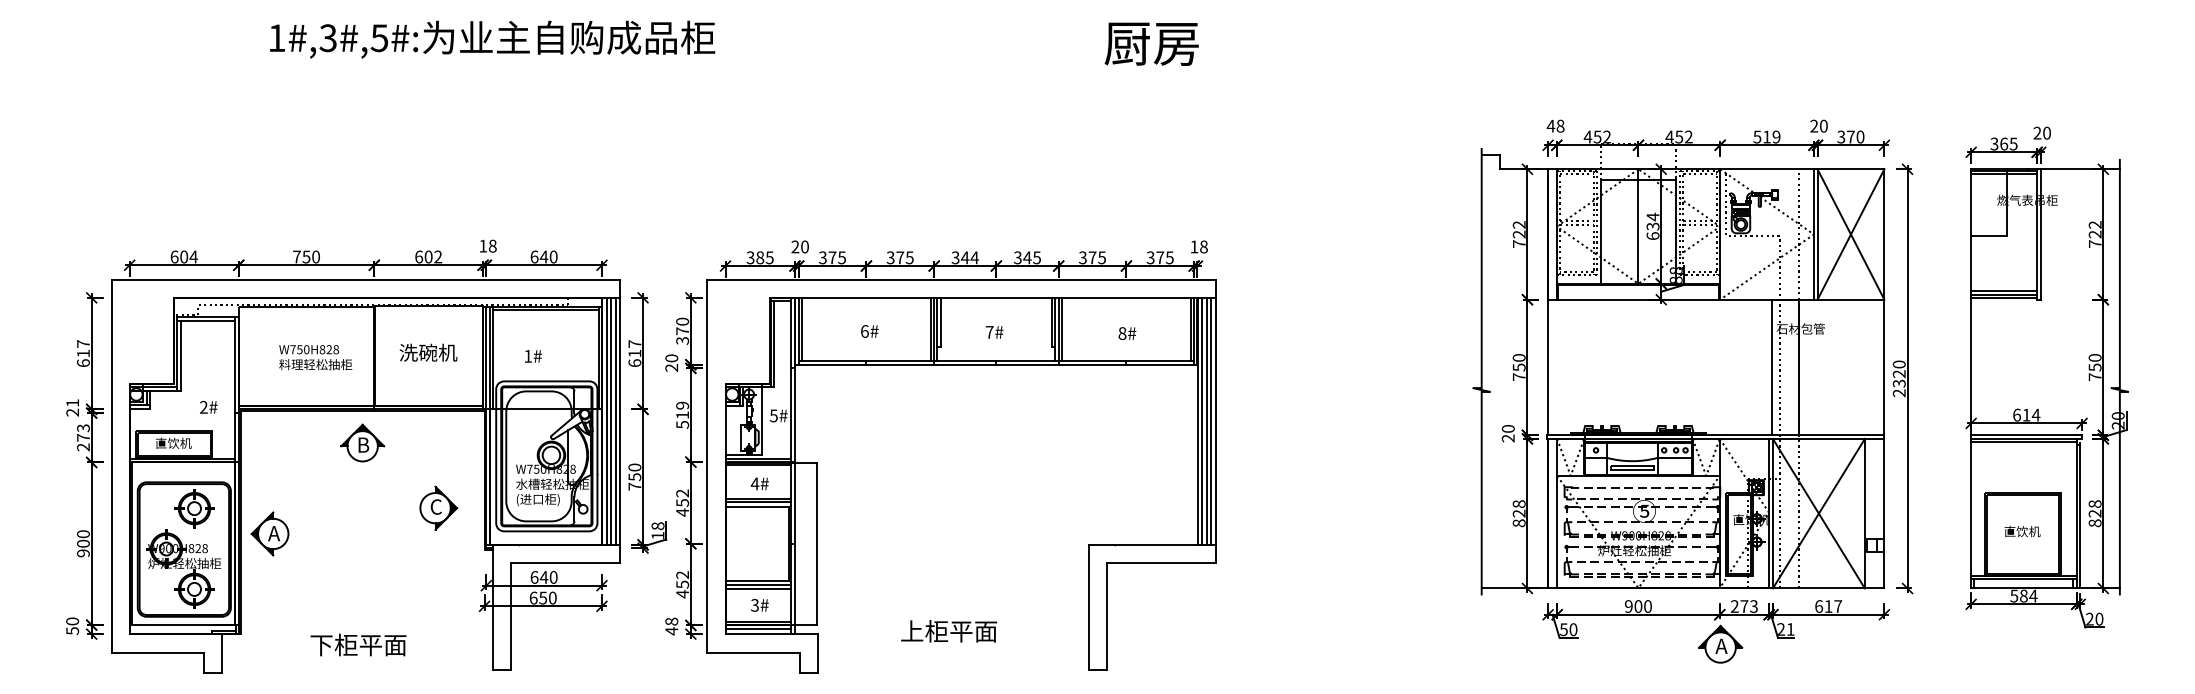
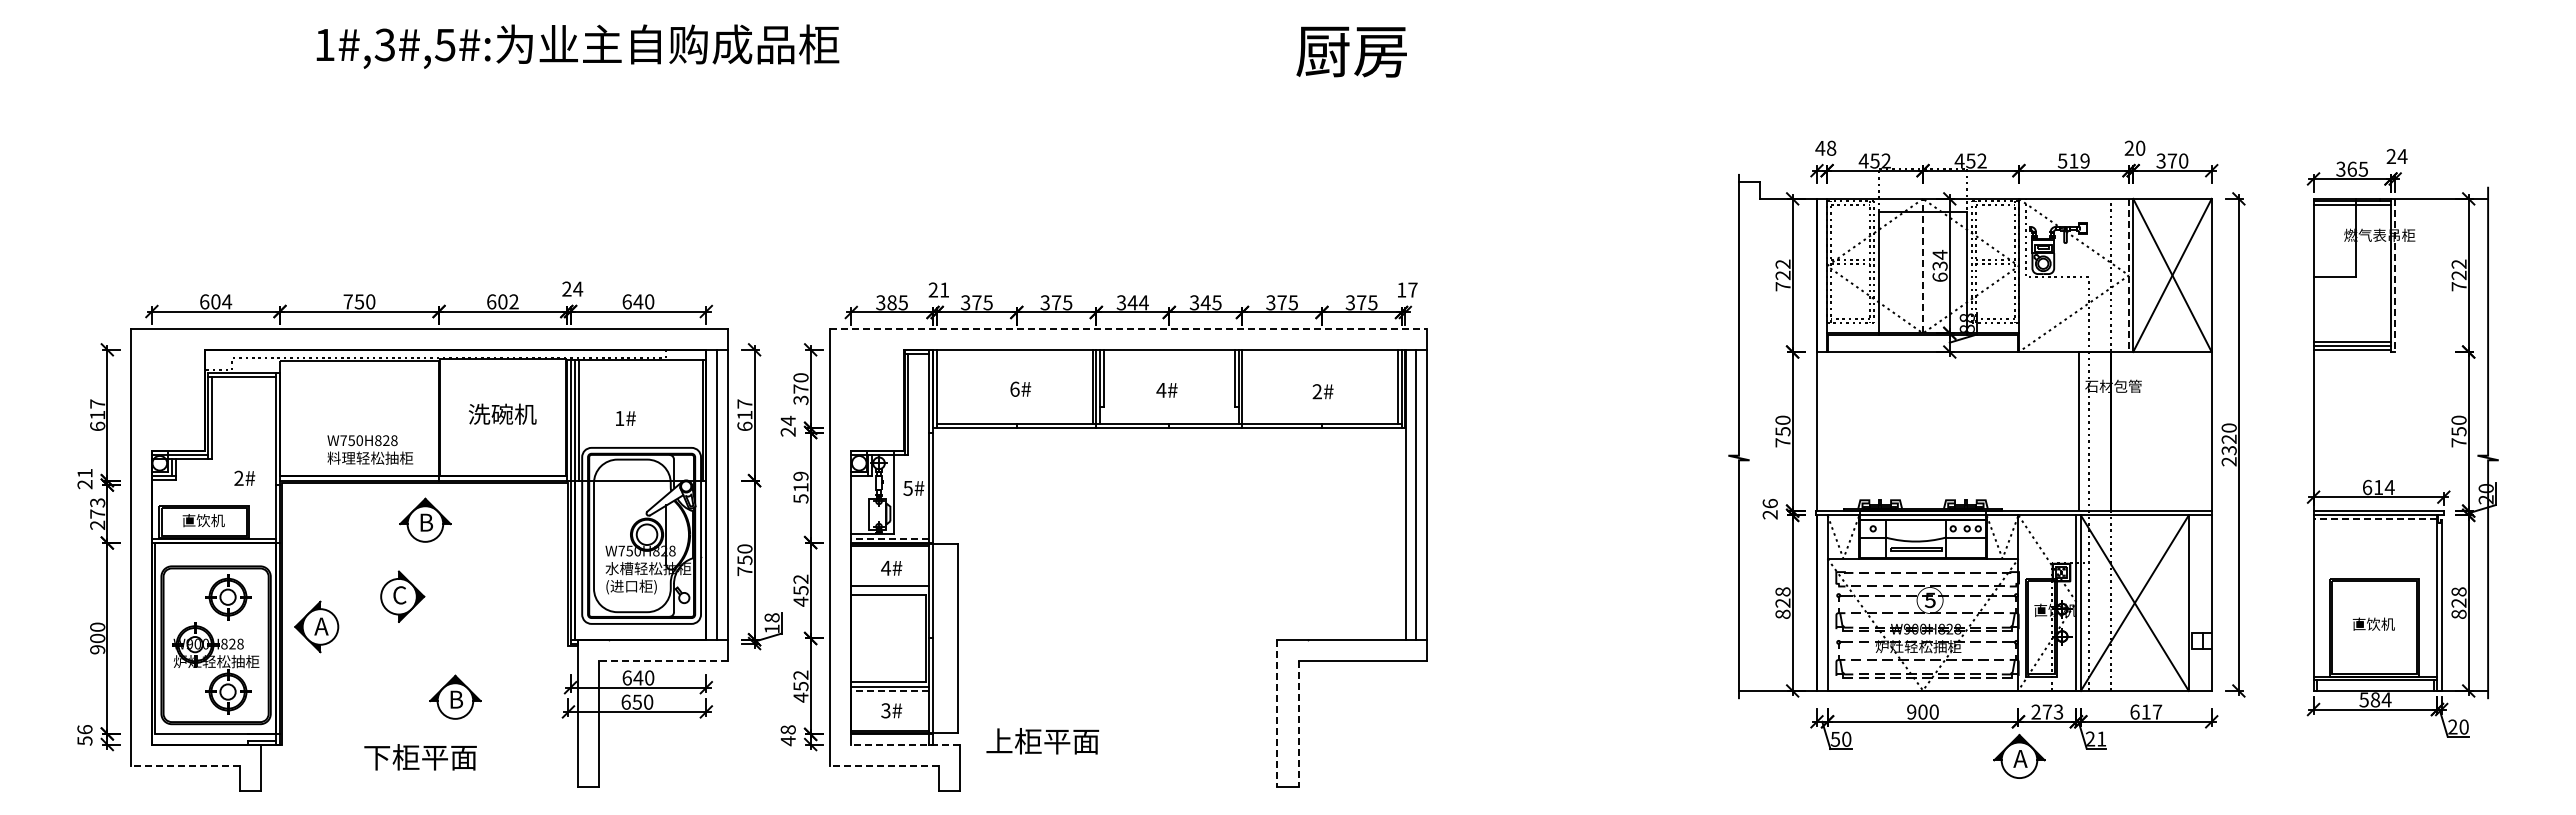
text: (2046, 133) -> (2402, 156), 20 -> 24
line: (1638, 226) -> (1923, 265), solid -> dashed
line: (1813, 234) -> (2128, 275), solid -> dashed
line: (2040, 234) -> (2395, 275), solid -> dashed
text: (487, 245) -> (572, 288), 18 -> 24
text: (804, 246) -> (944, 289), 20 -> 21
text: (1203, 246) -> (1412, 289), 18 -> 17
line: (962, 279) -> (1129, 328), solid -> dashed
line: (545, 310) -> (640, 364), removed
line: (802, 329) -> (941, 386), removed
line: (1062, 329) -> (1246, 386), removed
text: (989, 332) -> (1161, 390), 7# -> 4#
text: (1122, 333) -> (1317, 391), 8# -> 2#
text: (315, 357) -> (370, 449), moved
text: (671, 358) -> (787, 420), 20 -> 24
line: (606, 421) -> (711, 494), removed
line: (615, 421) -> (722, 494), removed
line: (1202, 421) -> (1411, 494), removed
line: (1211, 421) -> (1421, 494), removed
text: (1507, 428) -> (1769, 503), 20 -> 26
line: (2023, 442) -> (2375, 519), solid -> dashed
line: (758, 458) -> (890, 538), solid -> dashed
line: (758, 502) -> (889, 589), removed
part: (438, 508) -> (402, 596), moved
line: (564, 563) -> (662, 661), solid -> dashed
line: (758, 588) -> (890, 691), solid -> dashed
part: (388, 593) -> (455, 696), added
line: (1088, 607) -> (1277, 713), solid -> dashed
line: (1106, 616) -> (1298, 723), solid -> dashed
text: (72, 621) -> (84, 729), 50 -> 56
line: (758, 628) -> (889, 738), removed
text: (948, 631) -> (1042, 741), moved
line: (771, 634) -> (905, 744), solid -> dashed
line: (157, 652) -> (184, 766), solid -> dashed
line: (753, 652) -> (884, 766), solid -> dashed

